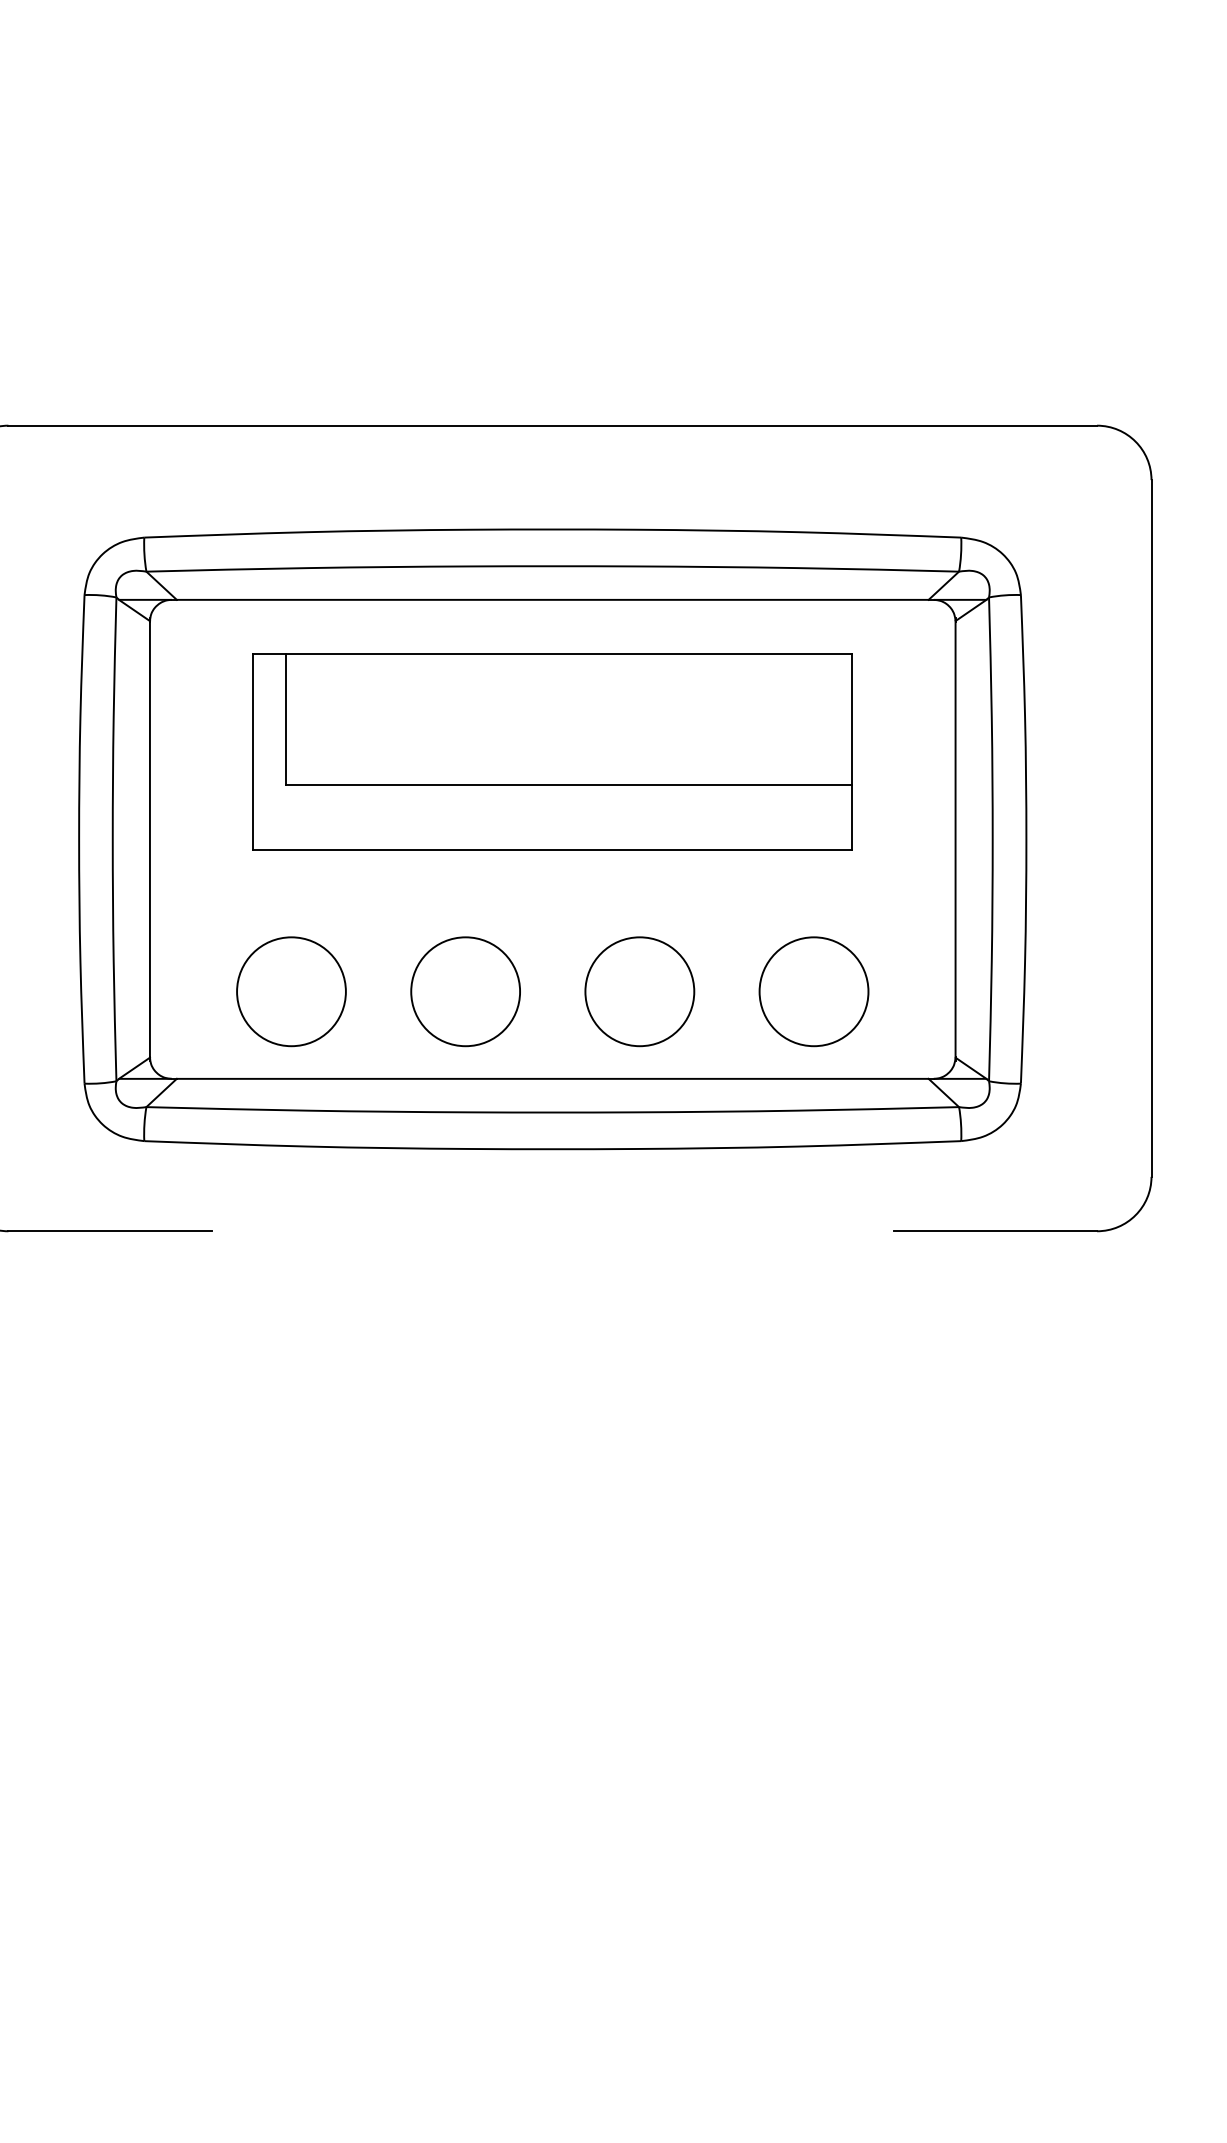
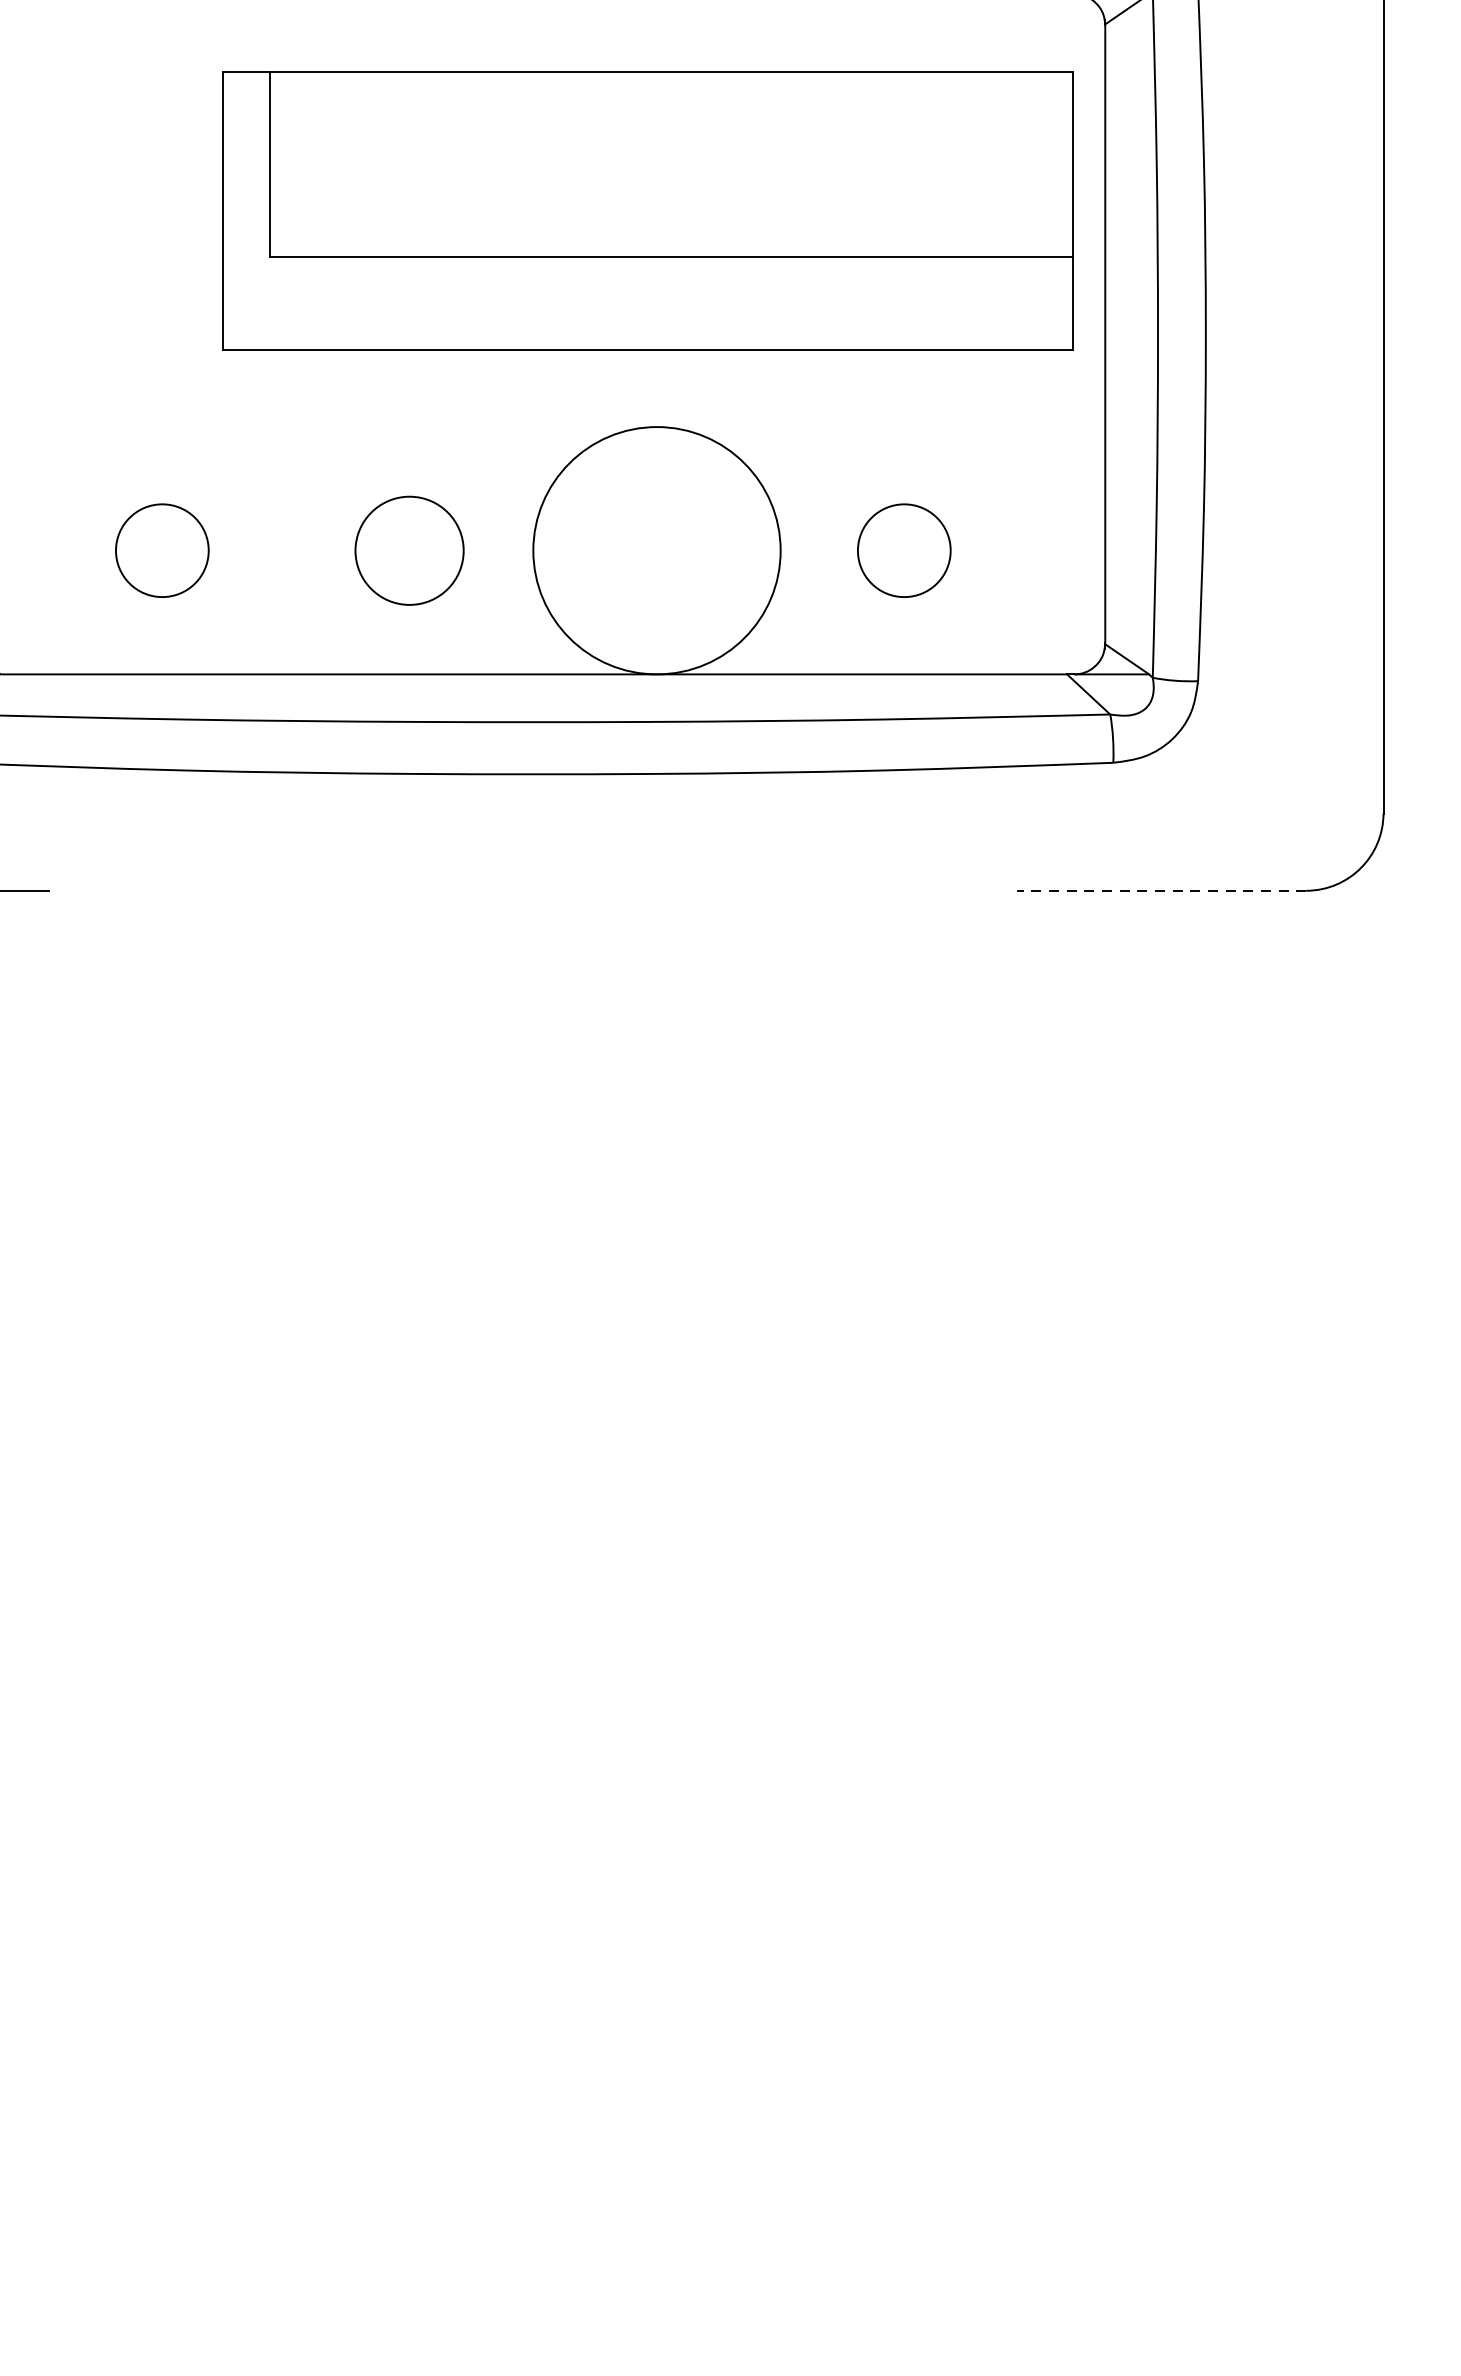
part: (552, 751) -> (647, 209), moved
circle: (291, 991) -> (162, 550), size x0.6
circle: (465, 991) -> (409, 550), size x0.7
circle: (639, 991) -> (656, 550), size x1.6
circle: (813, 991) -> (903, 550), size x0.6
line: (995, 1231) -> (1161, 891), solid -> dashed

